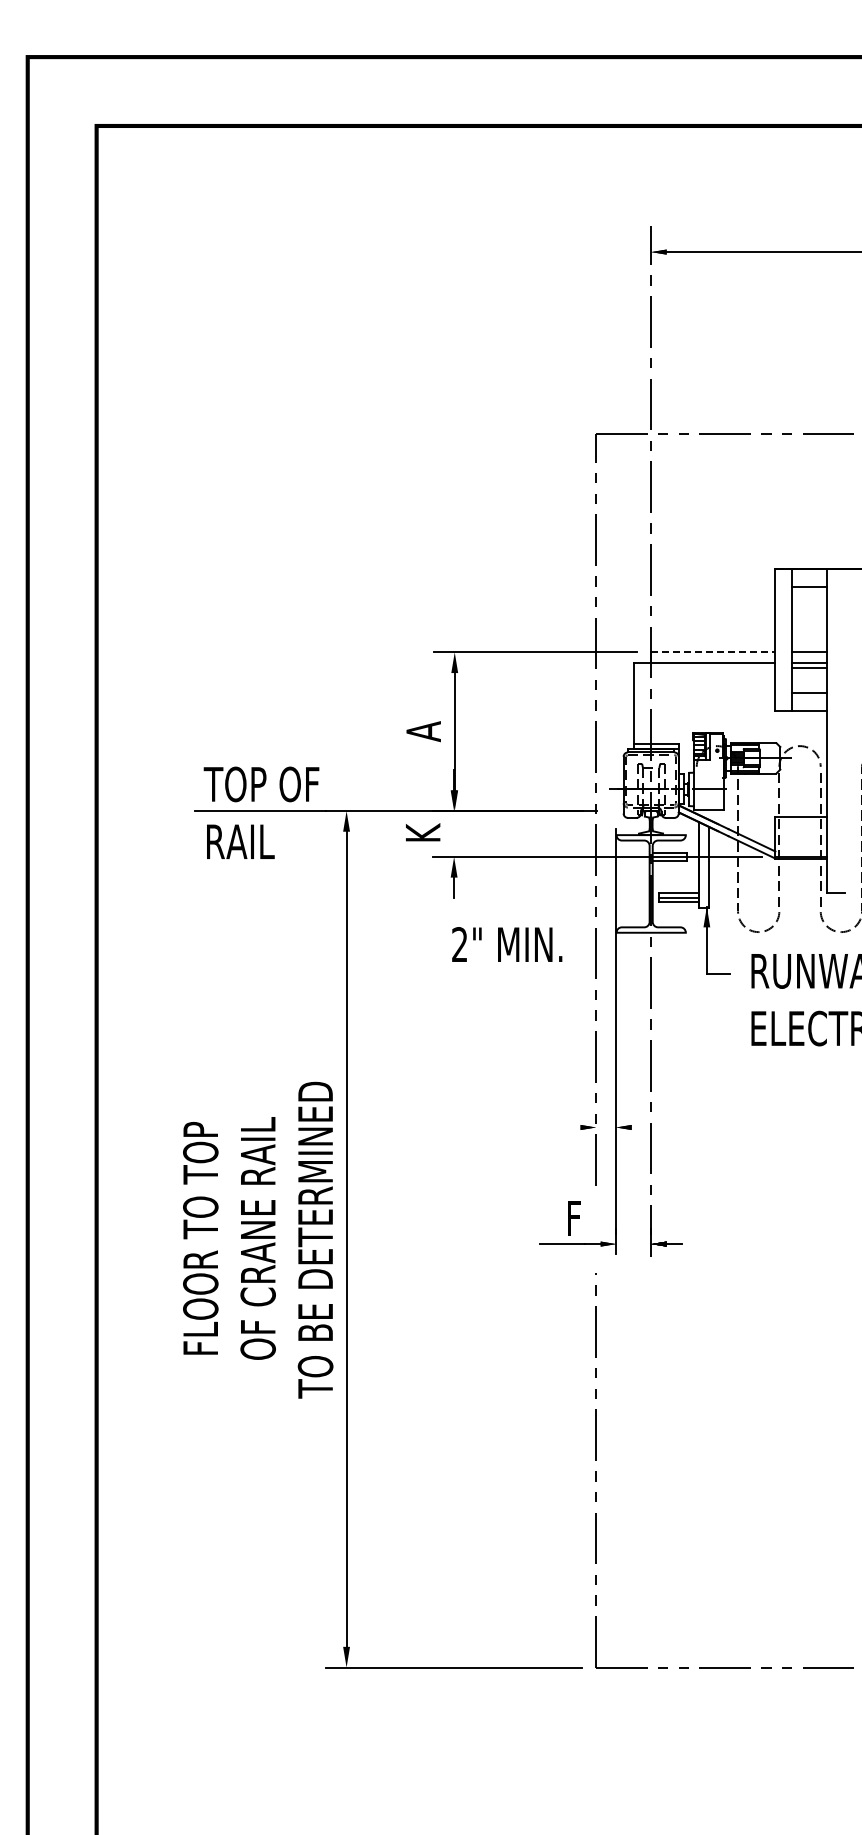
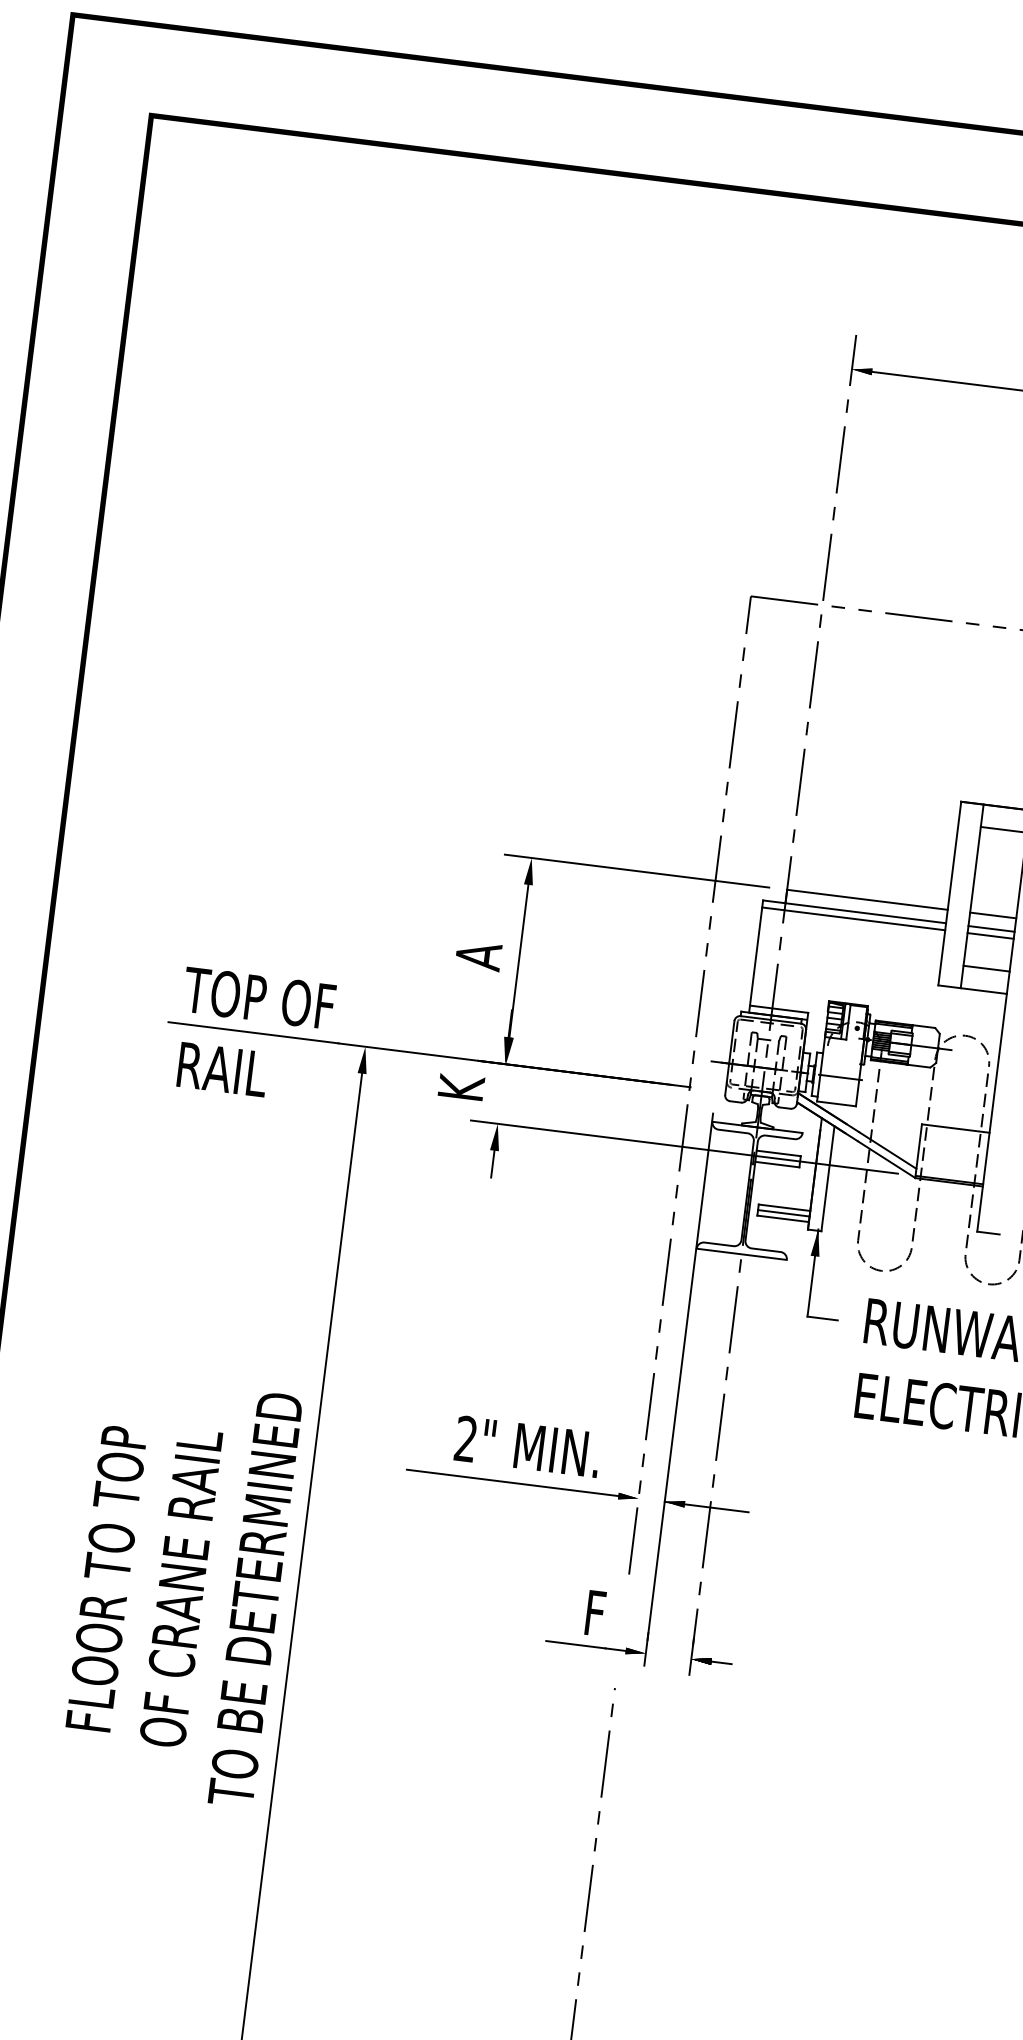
line: (712, 652) -> (866, 899), dashed -> solid
line: (703, 668) -> (852, 919), added
text: (507, 944) -> (528, 1446), moved
line: (498, 1127) -> (511, 1482), added
line: (648, 1127) -> (706, 1507), added

